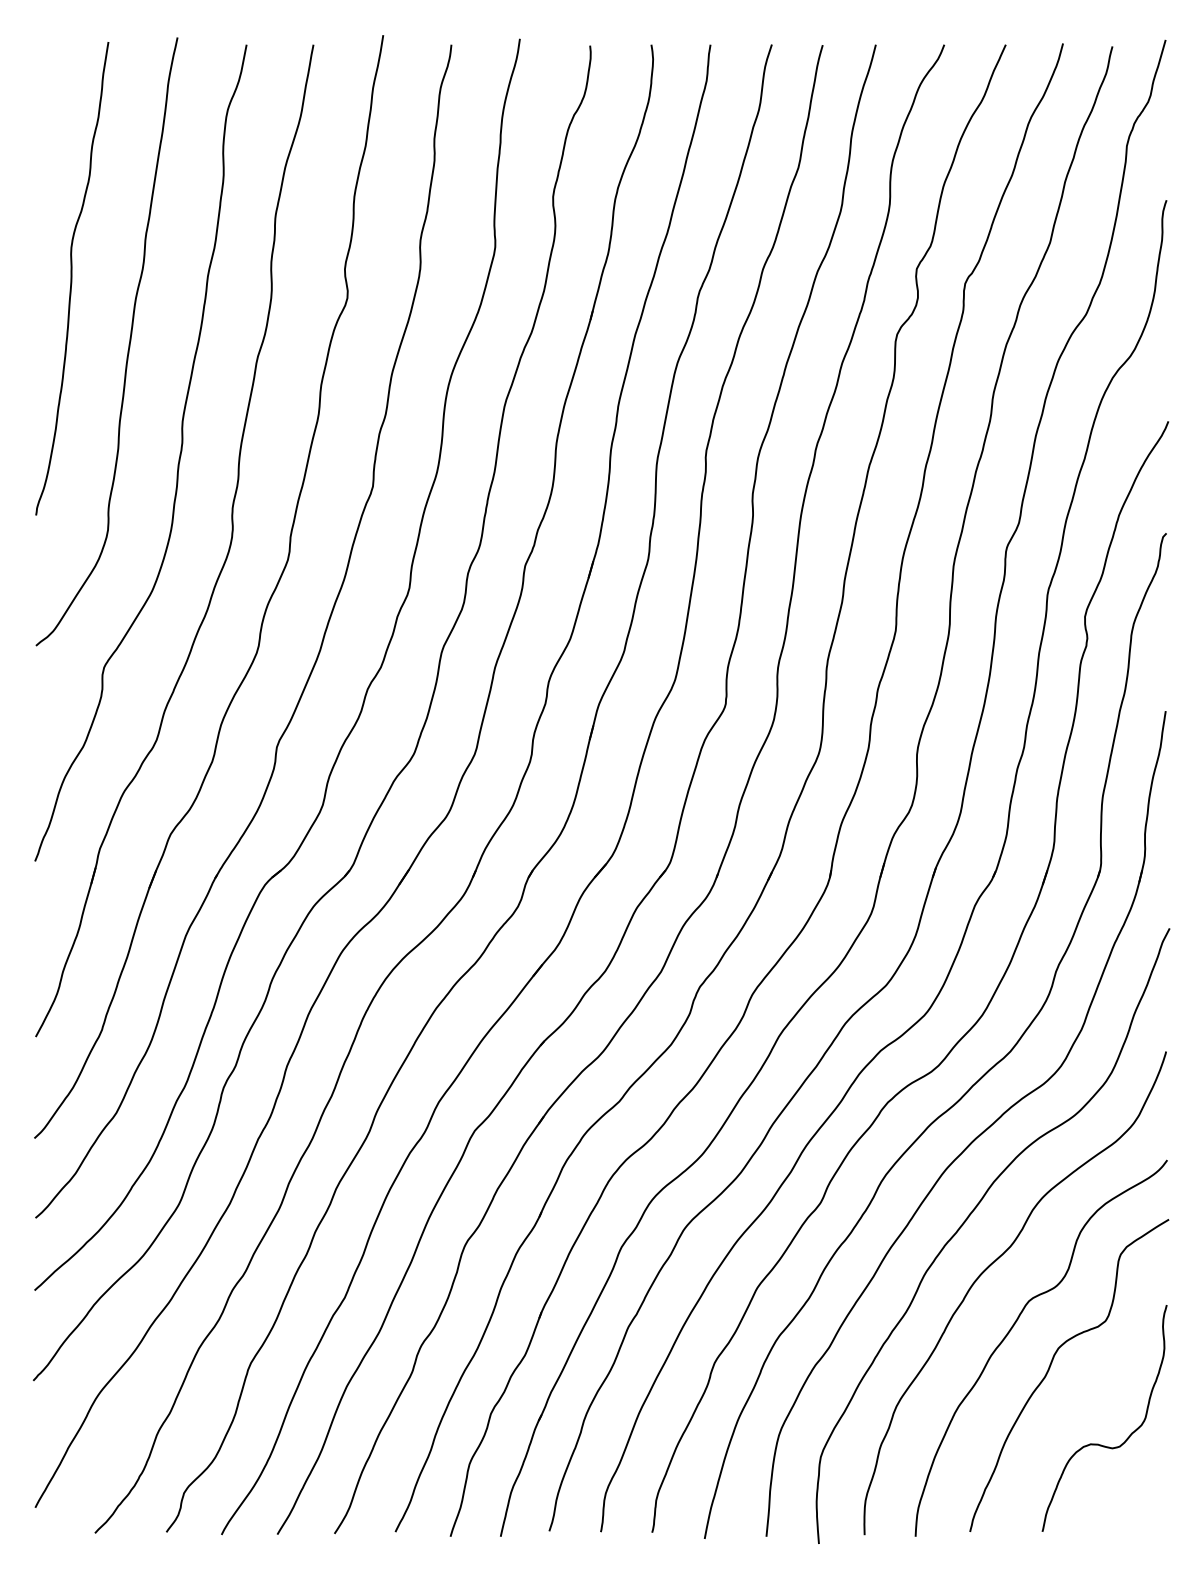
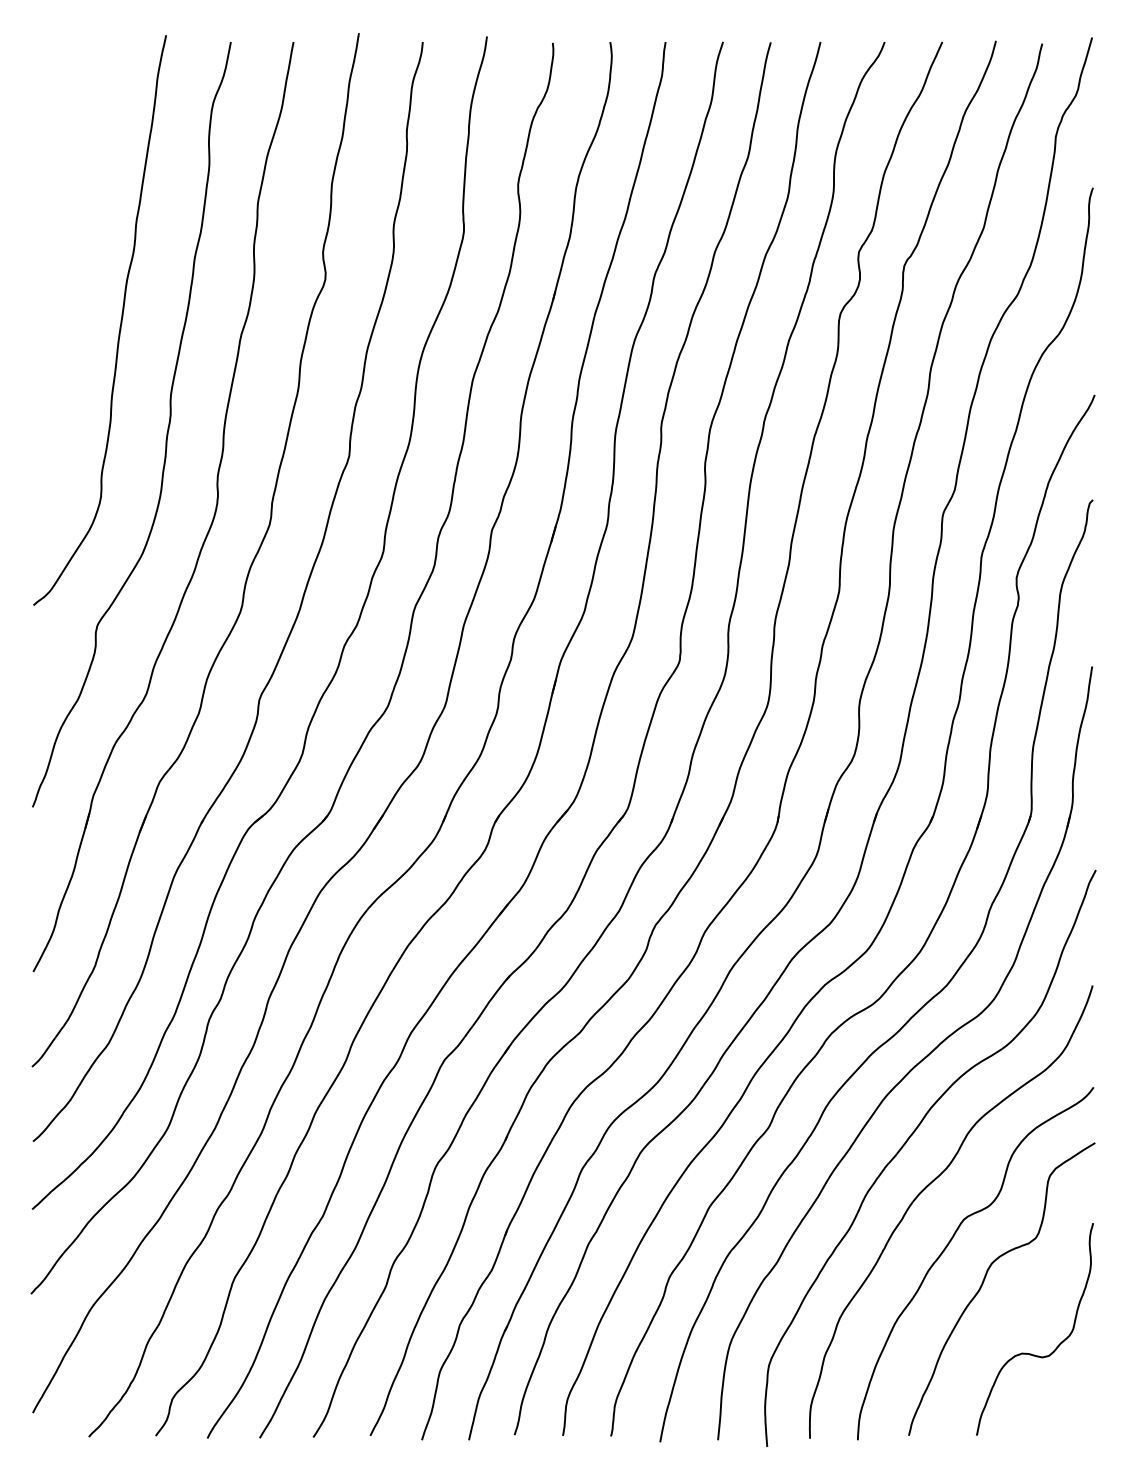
curve: (72, 278) -> (67, 261), removed

